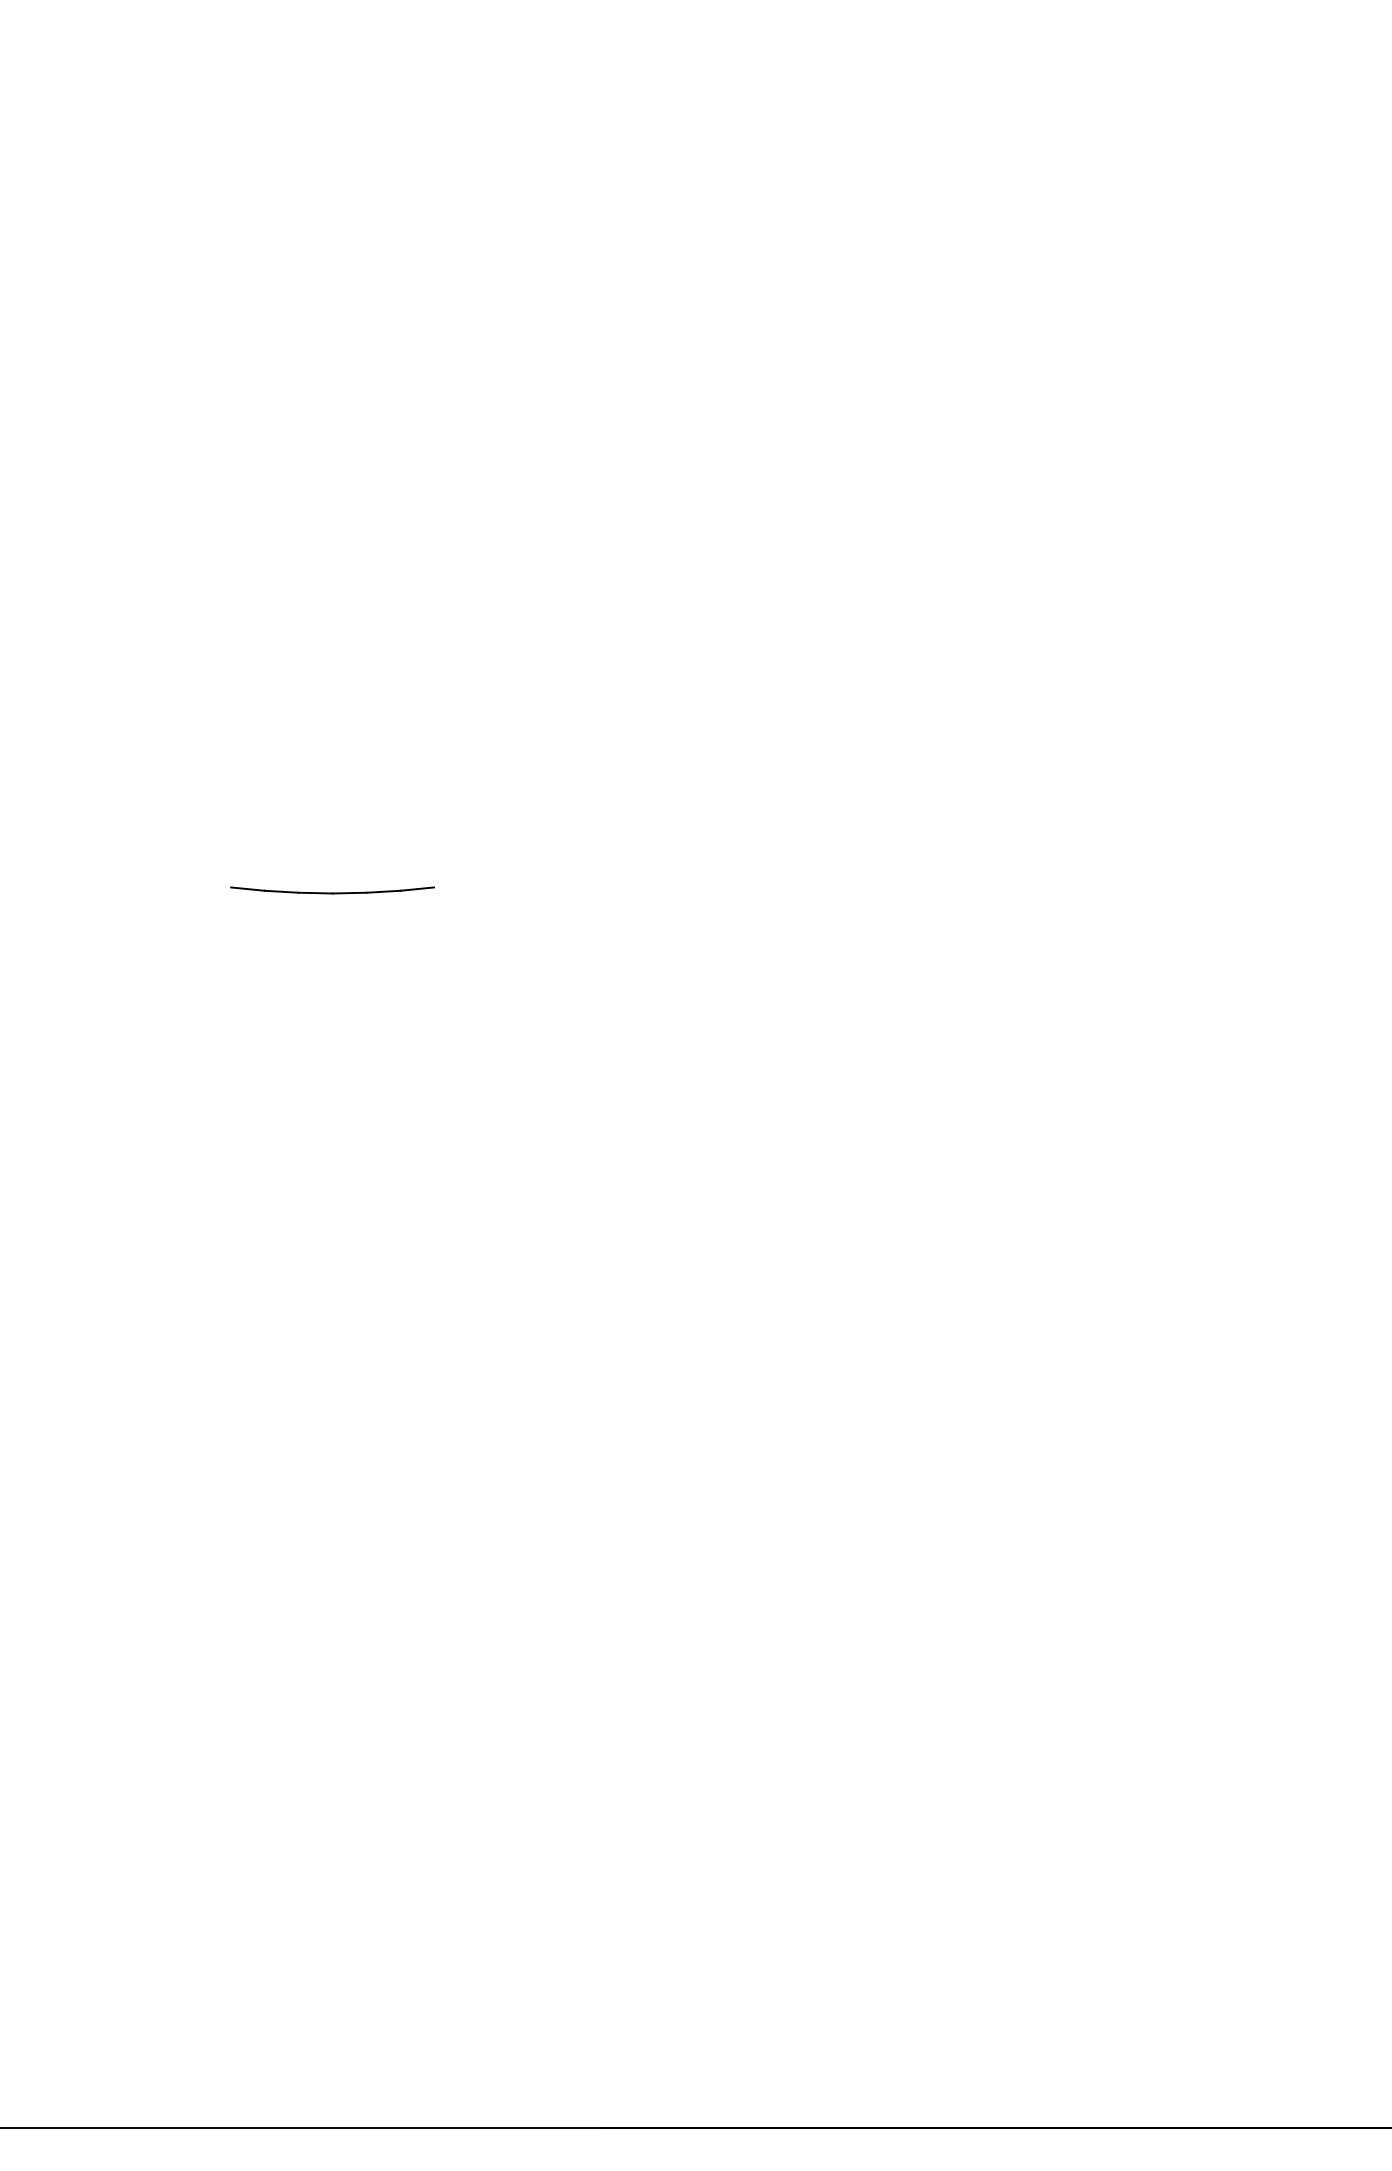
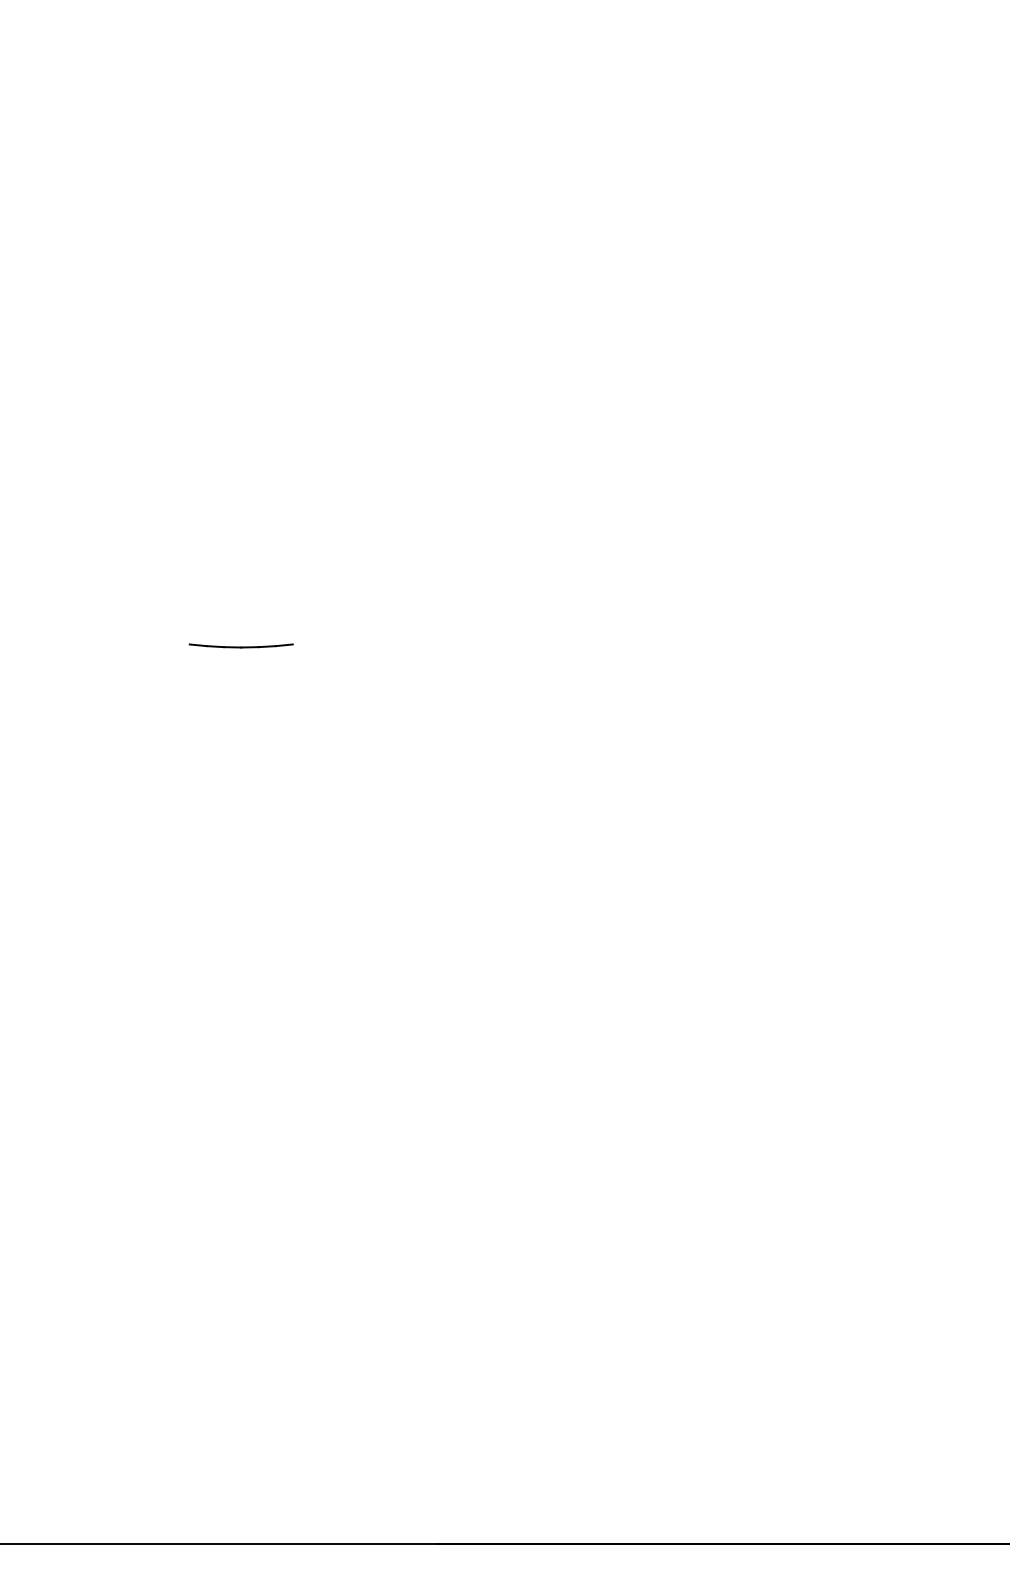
part: (332, 890) -> (241, 646), size x0.7

